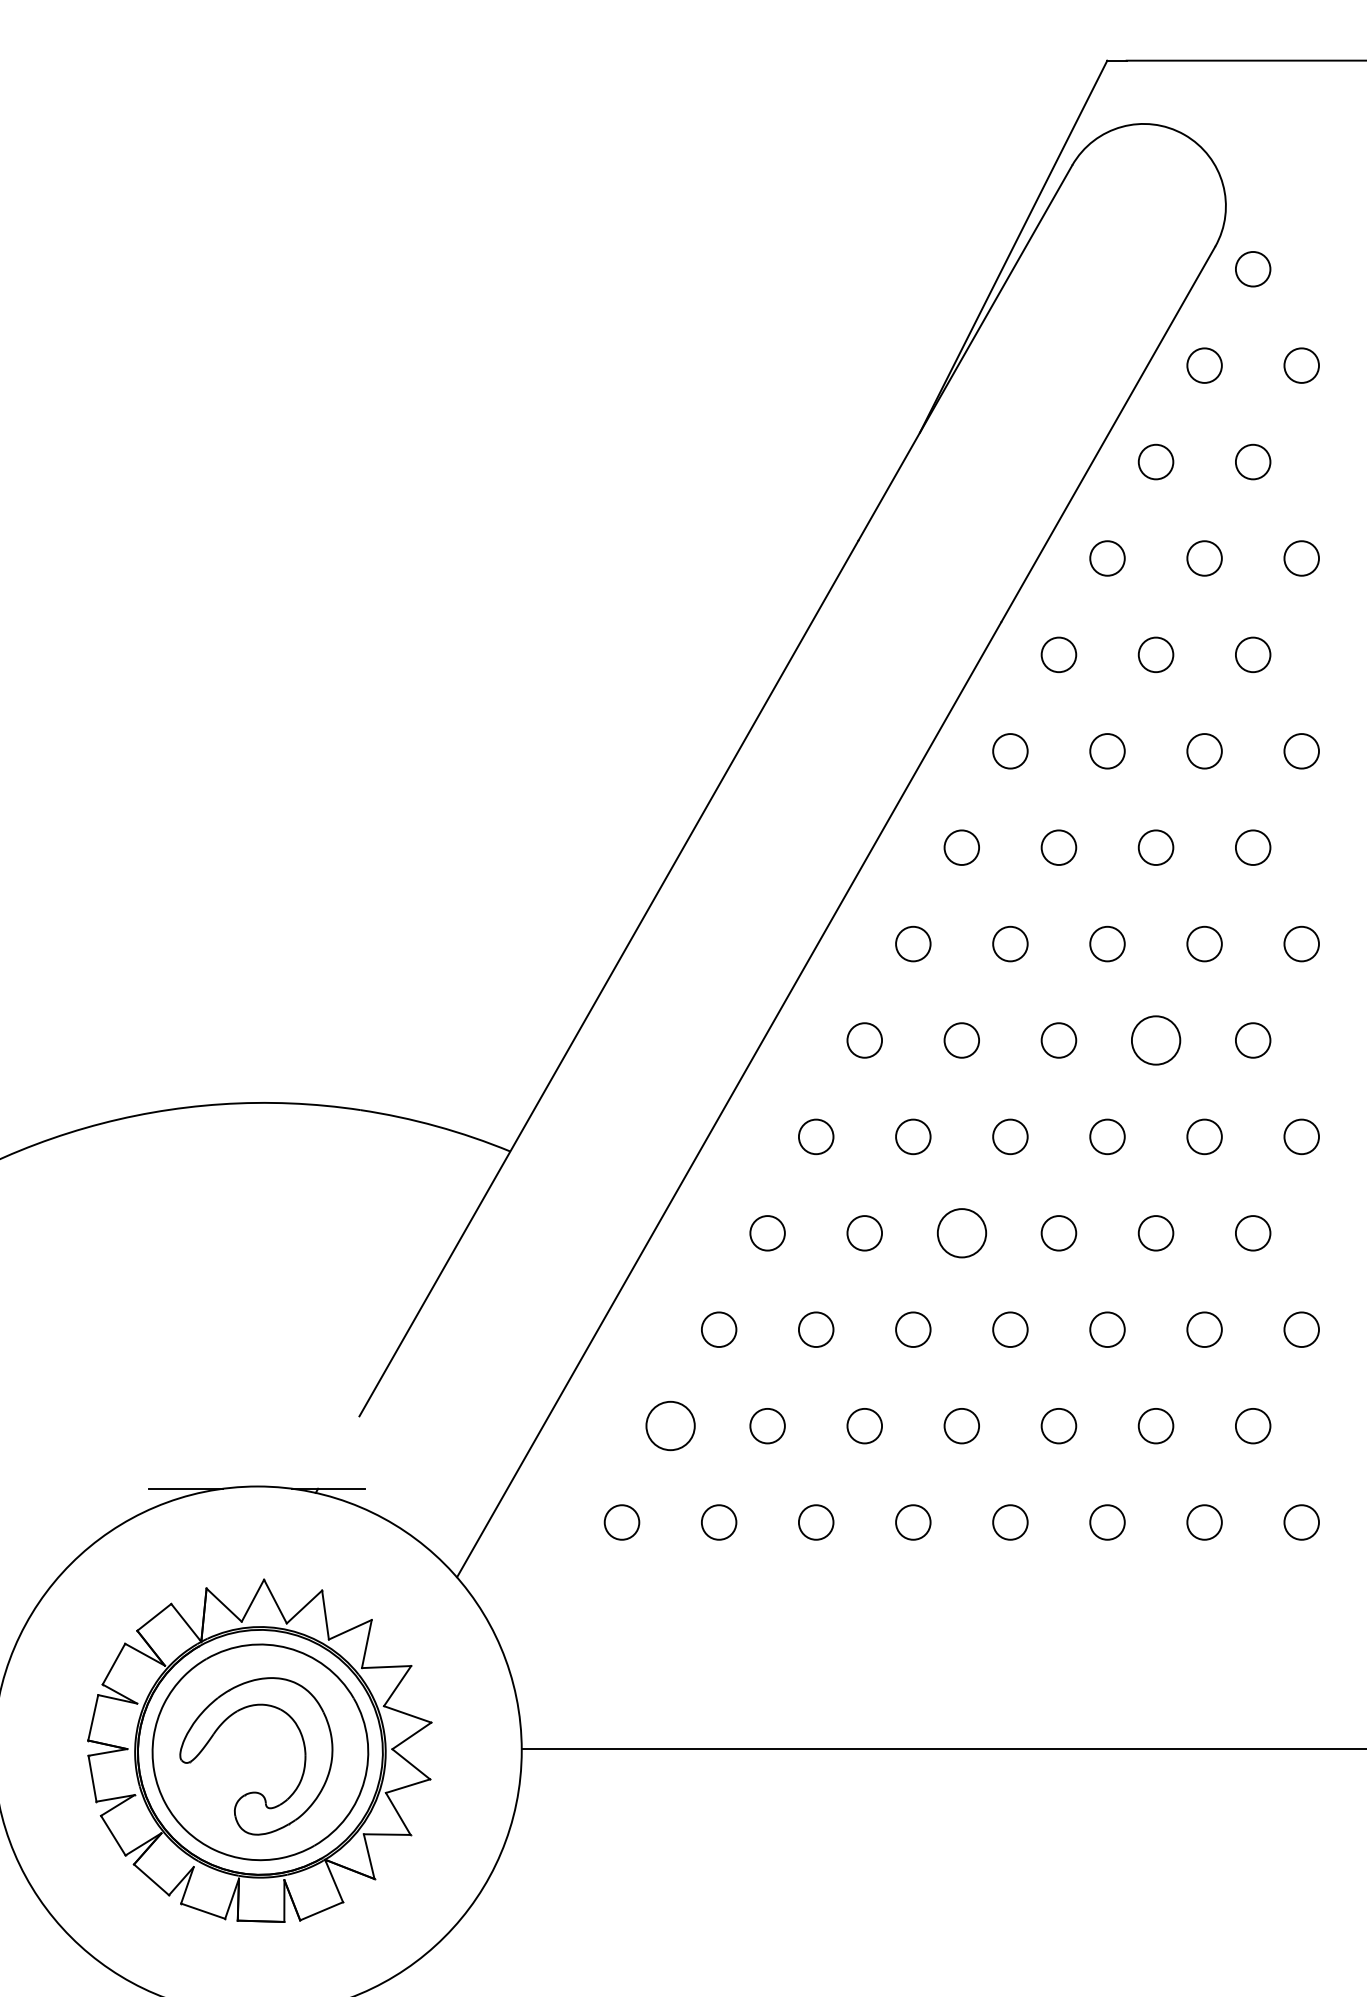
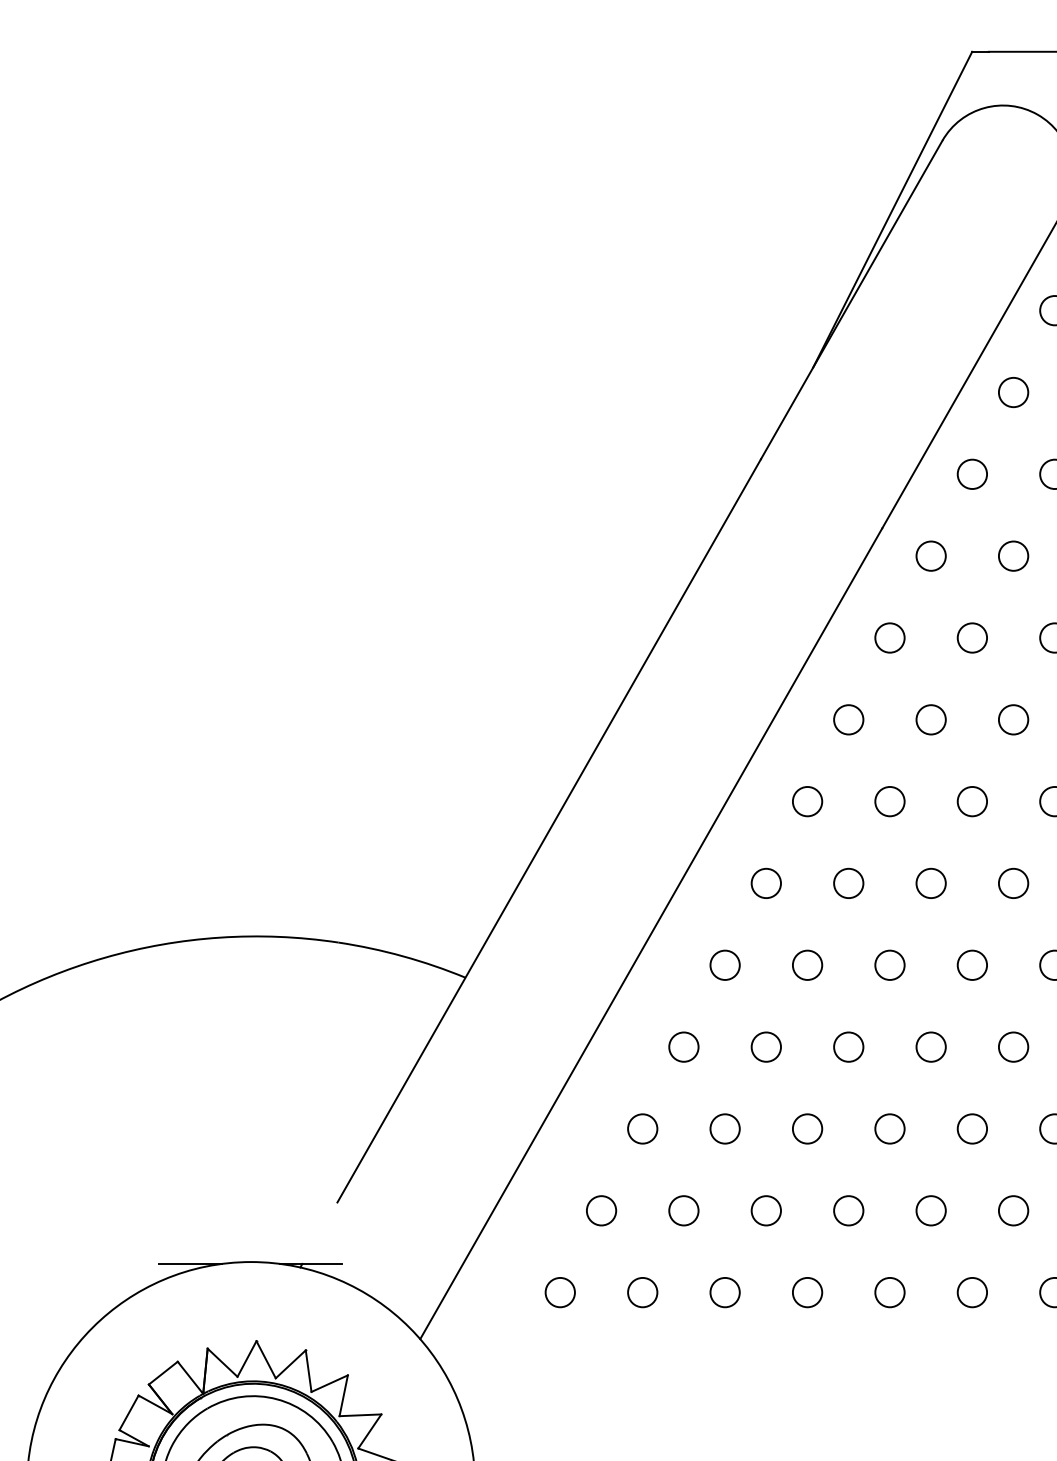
circle: (1155, 1040) -> (1013, 883), size x0.71
circle: (961, 1233) -> (848, 1047), size x0.71
circle: (670, 1426) -> (601, 1211), size x0.71

